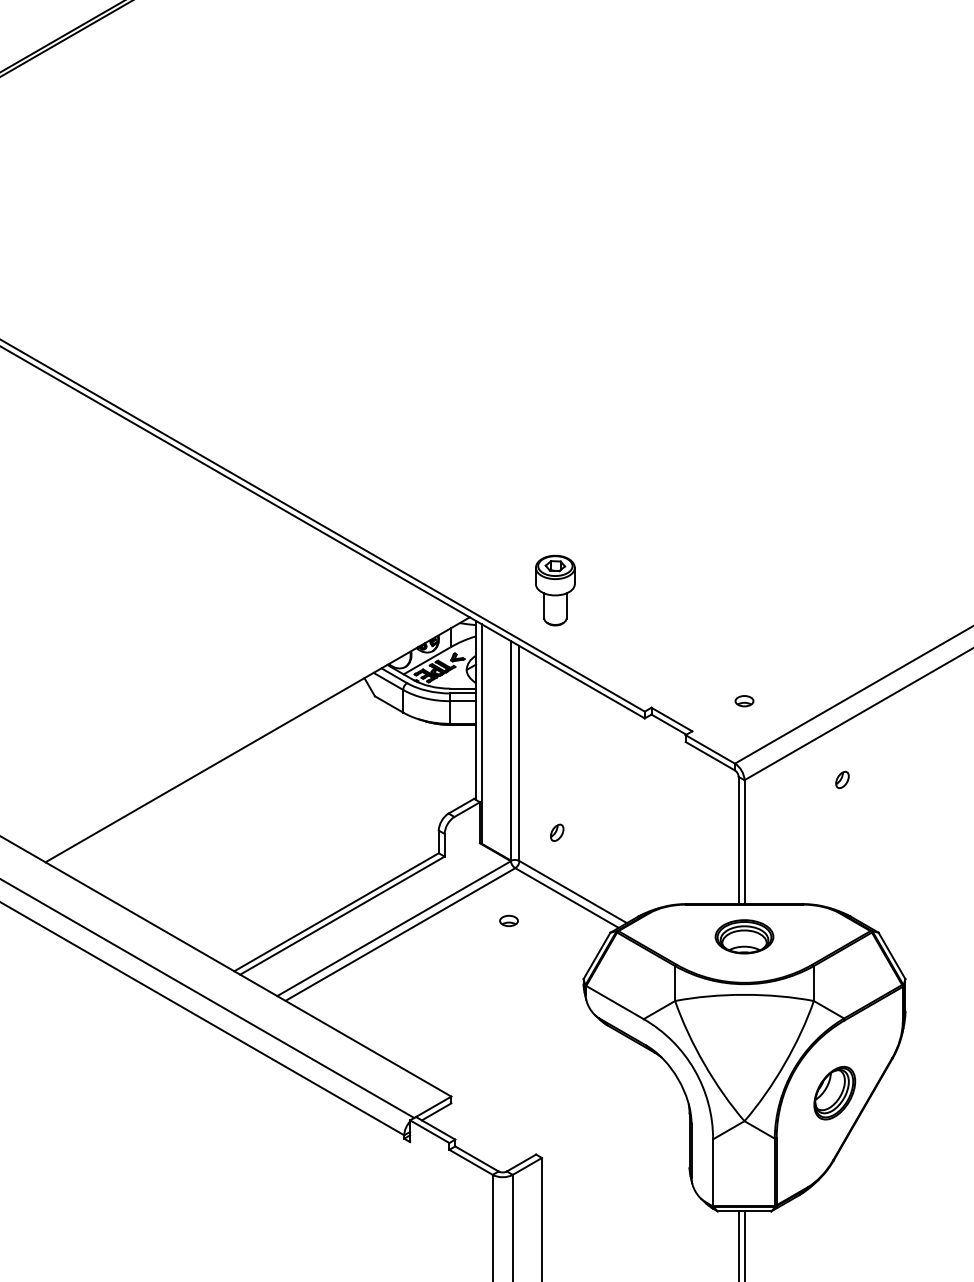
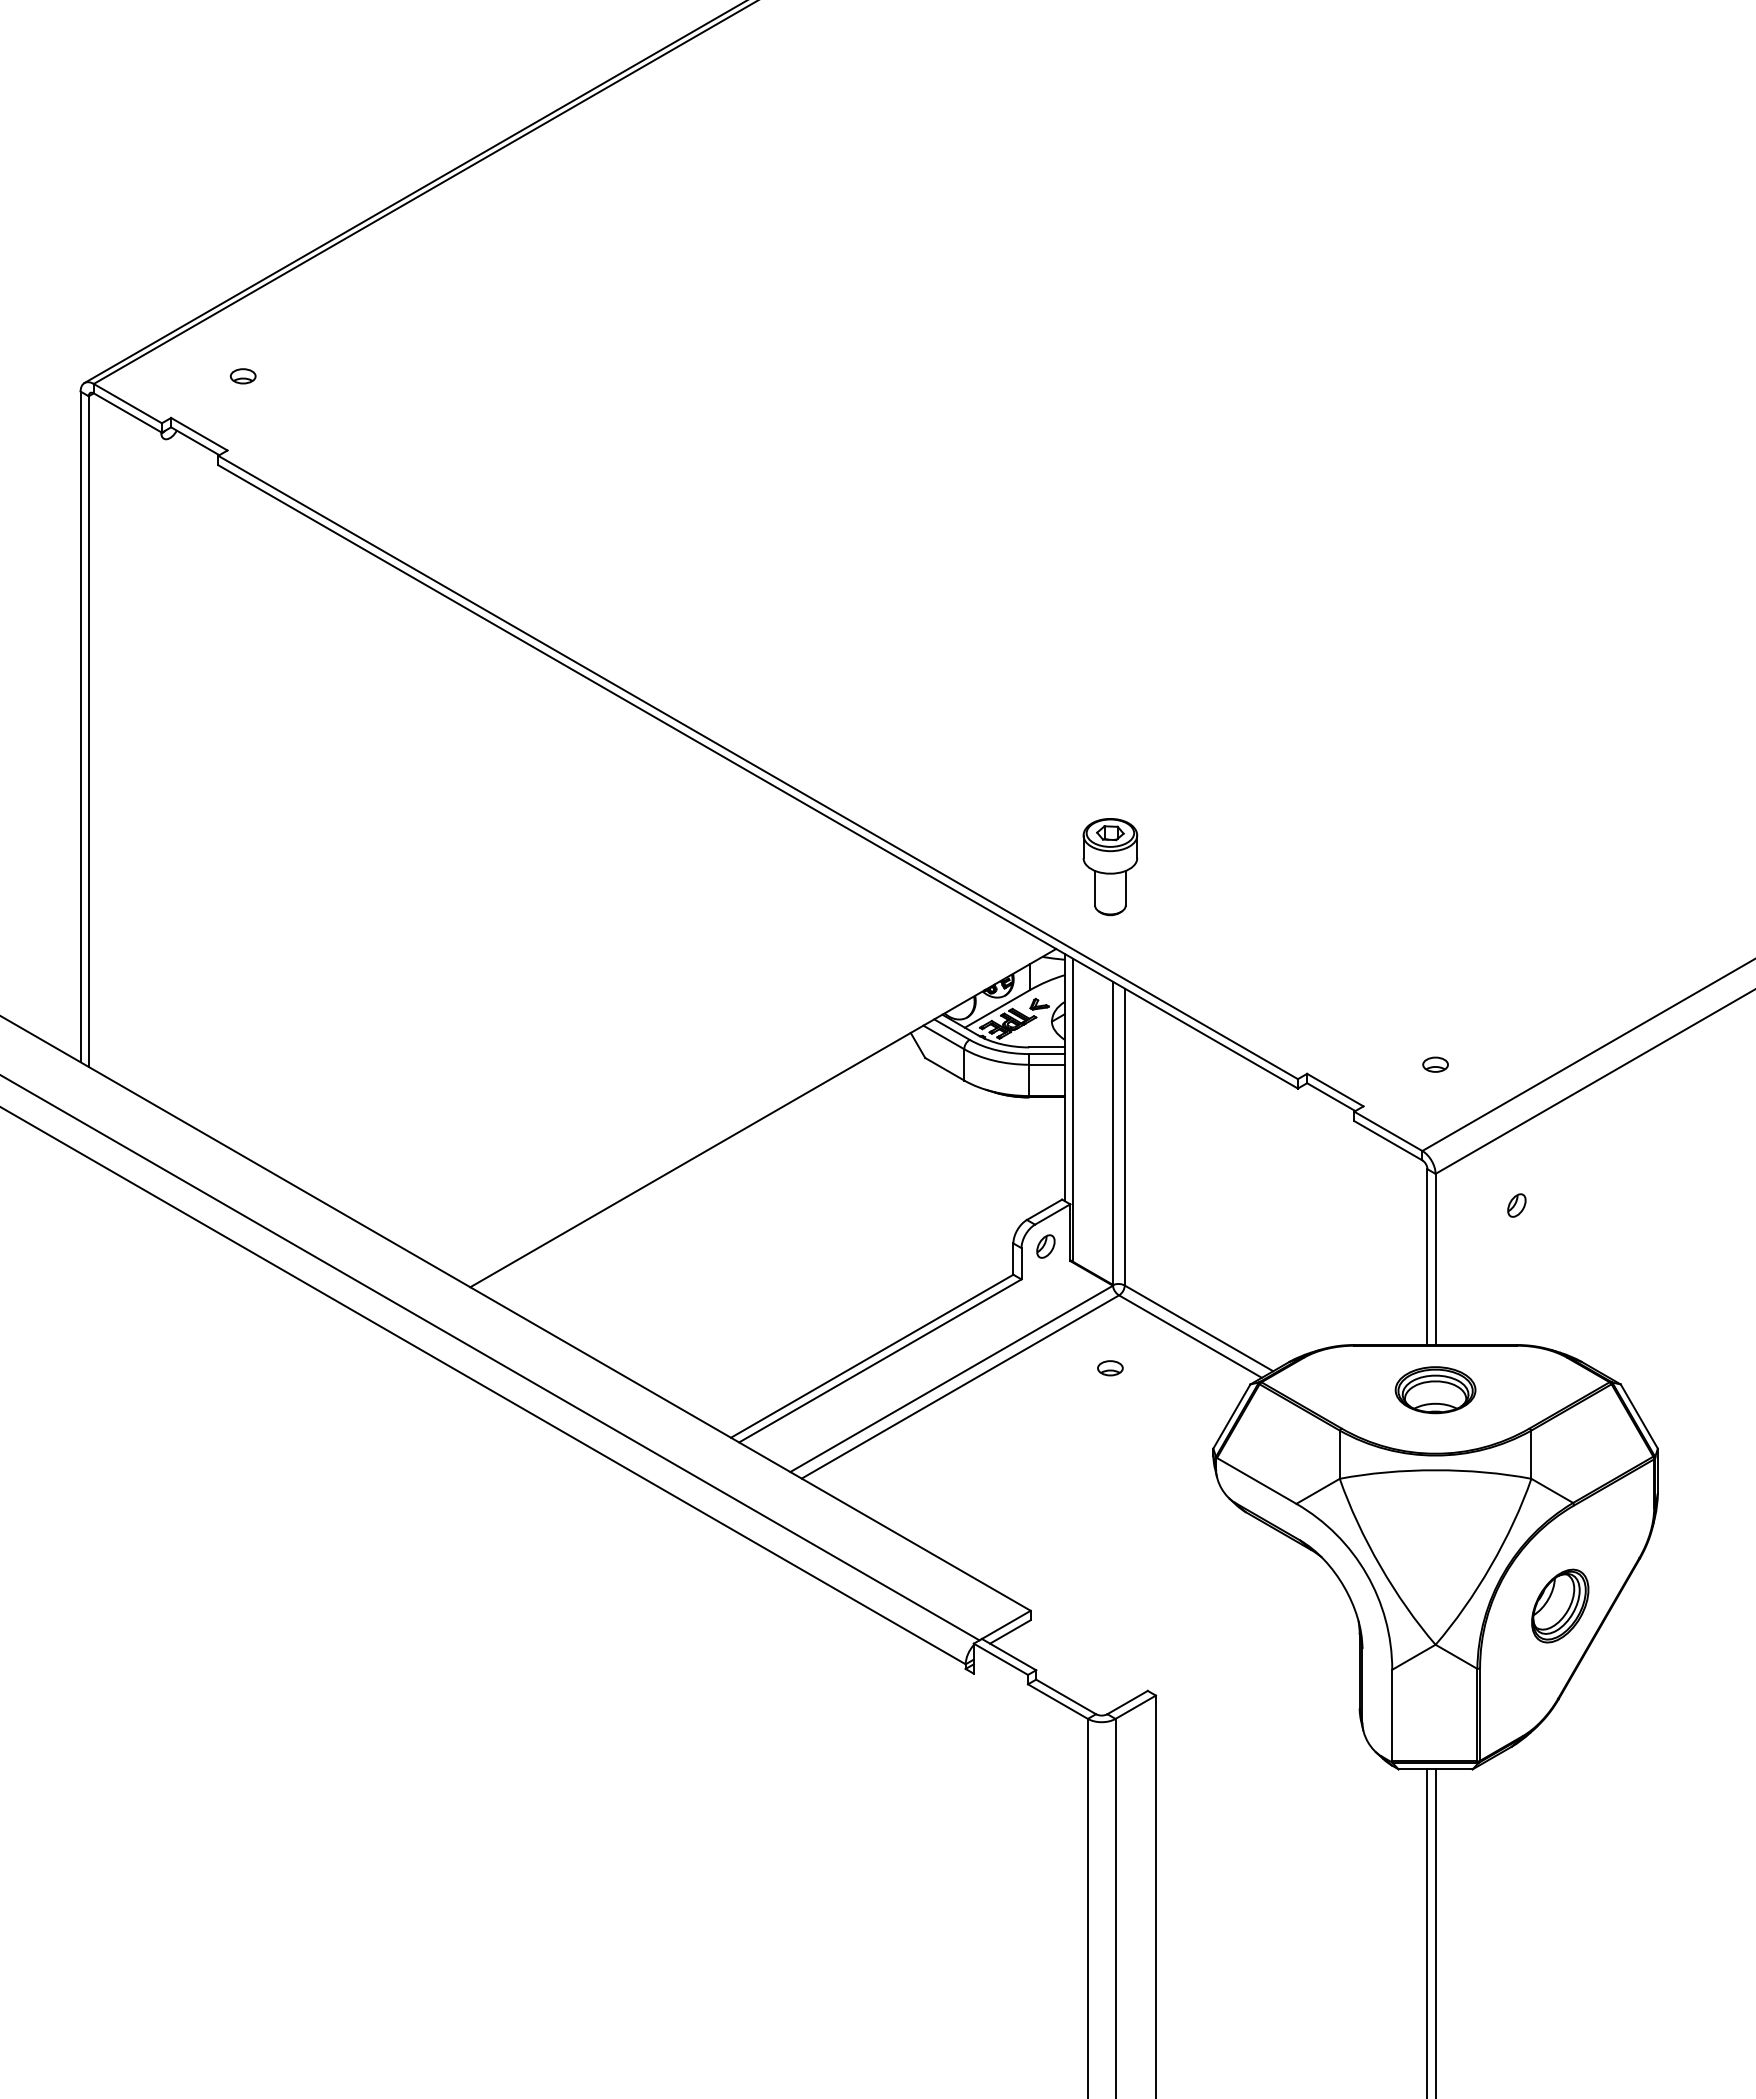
part: (555, 590) -> (1110, 867), moved
part: (842, 779) -> (1516, 1205), moved
part: (556, 832) -> (1045, 1246), moved

